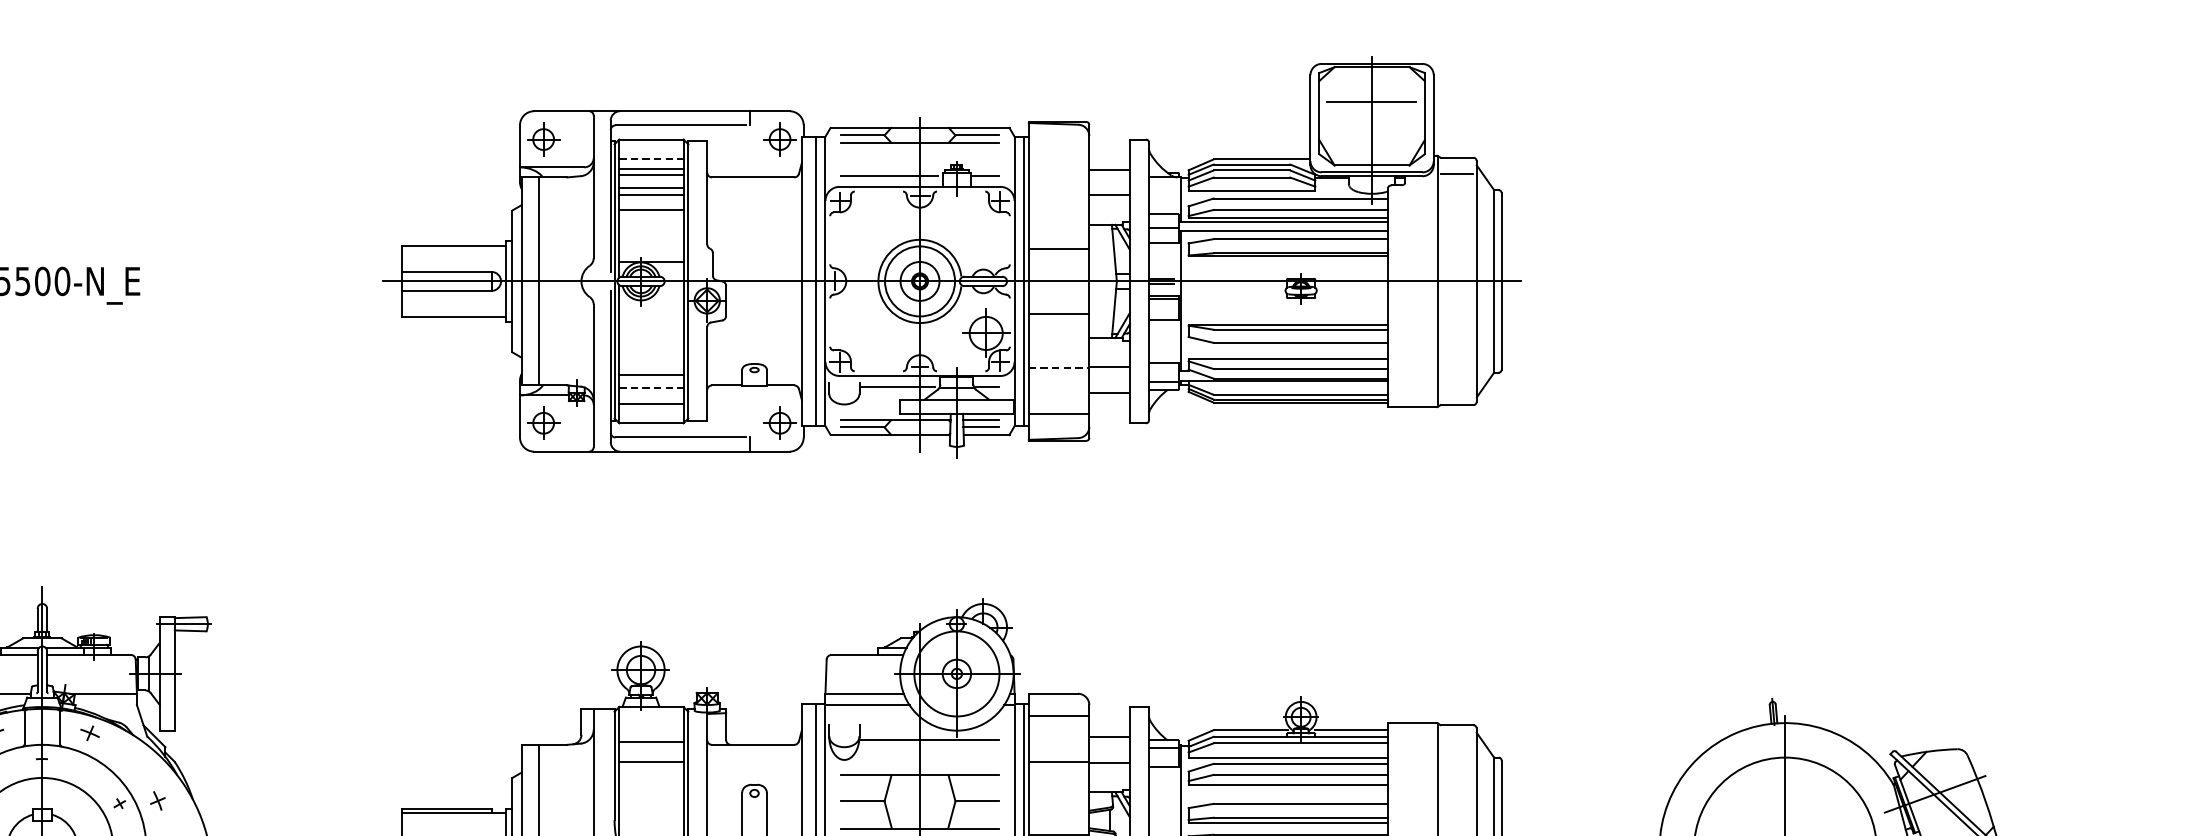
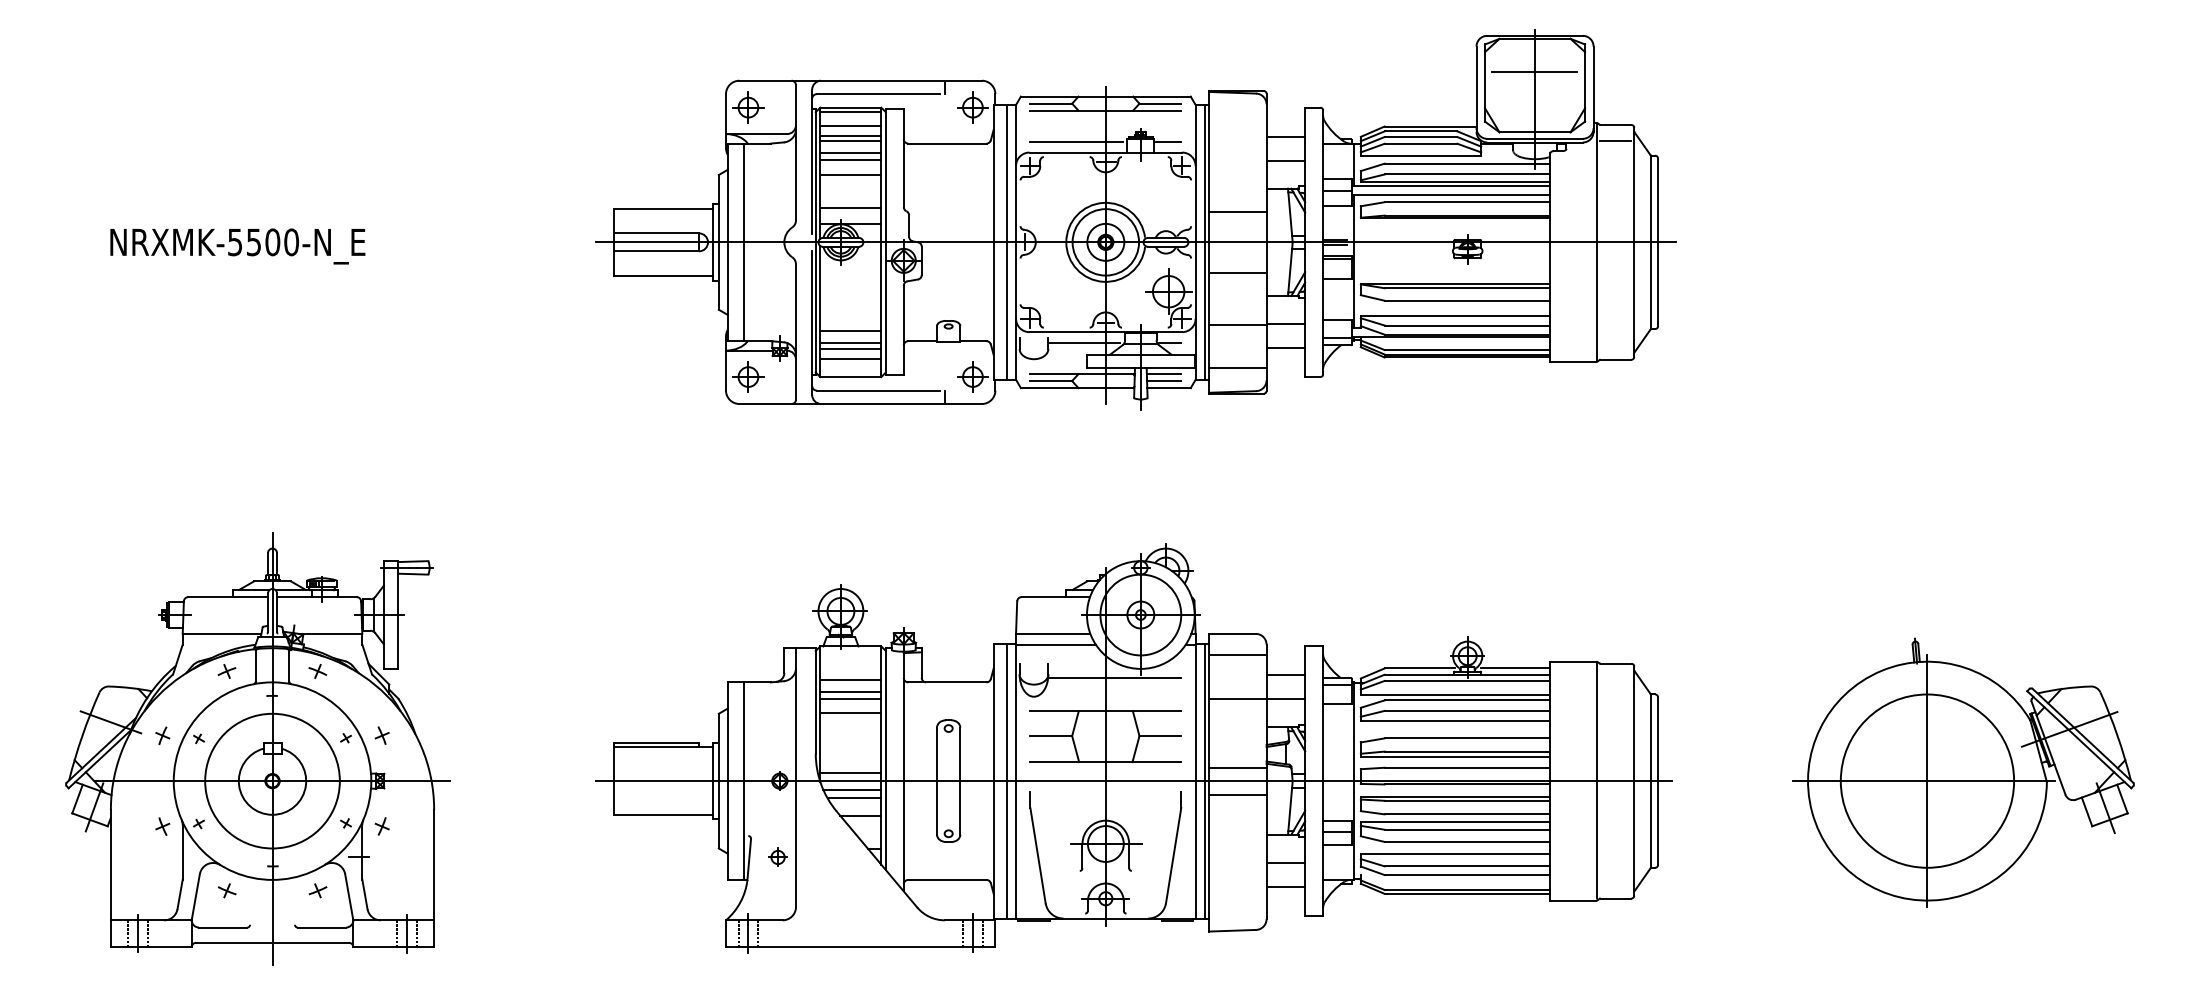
line: (651, 144) -> (850, 112), added
line: (651, 158) -> (850, 125), dashed -> solid
line: (651, 244) -> (850, 207), added
line: (1058, 367) -> (1237, 324), dashed -> solid
line: (651, 387) -> (850, 343), dashed -> solid
line: (651, 394) -> (850, 349), added
line: (651, 755) -> (850, 692), added
line: (651, 777) -> (850, 713), added

